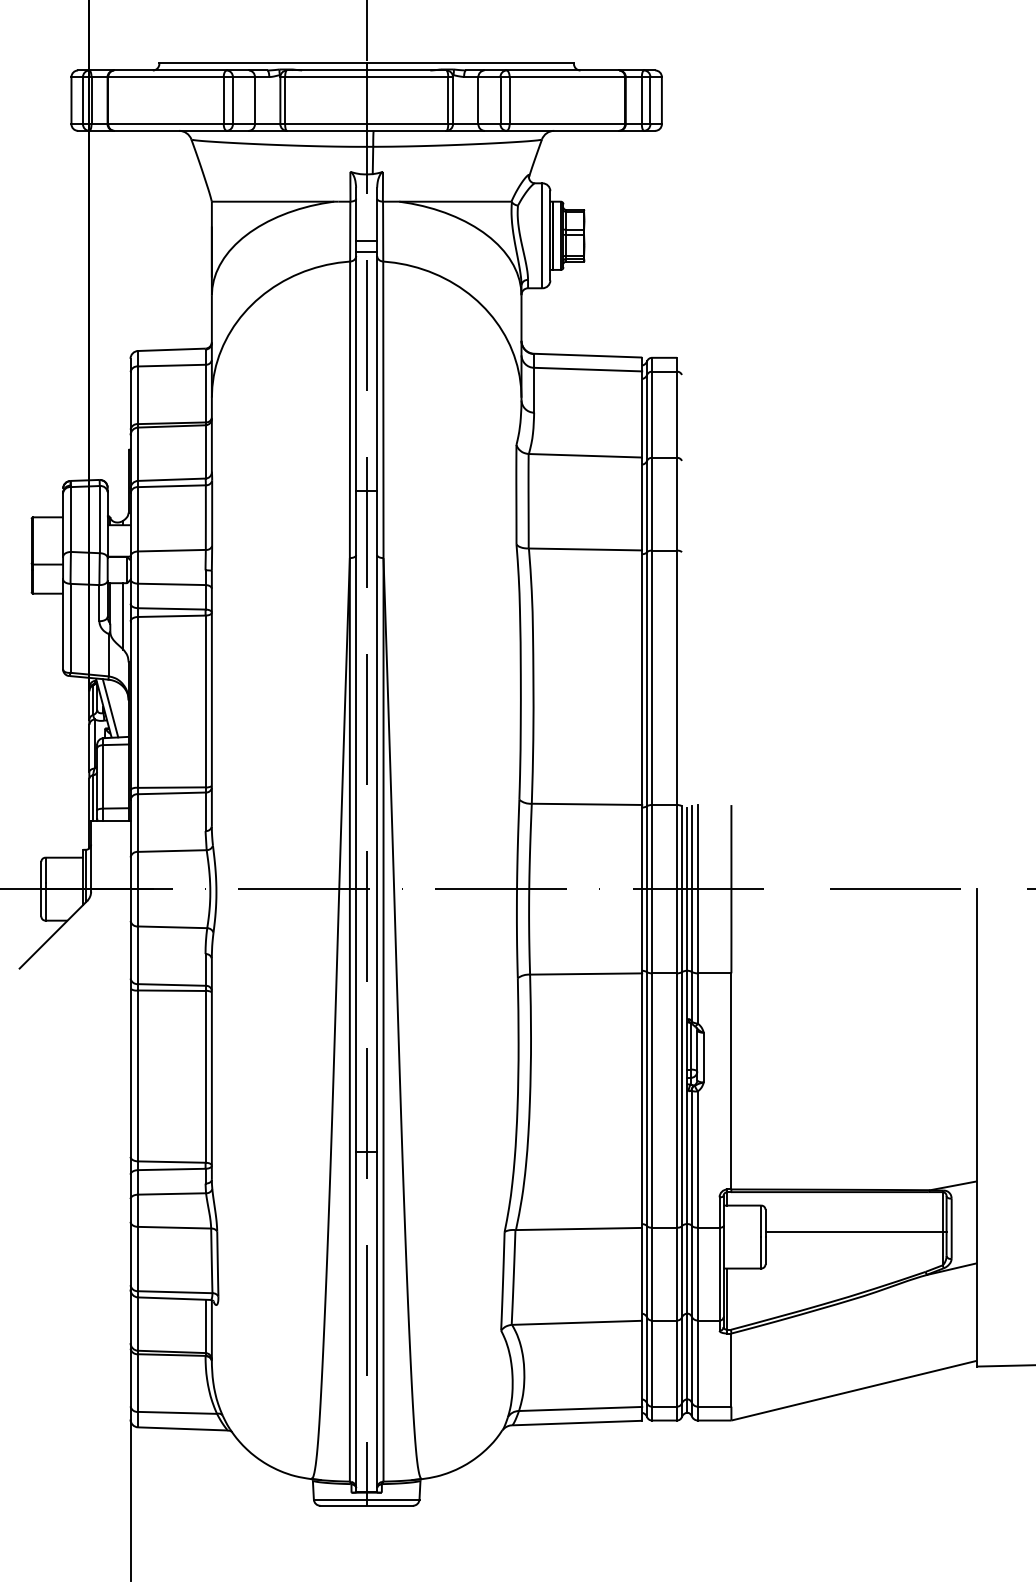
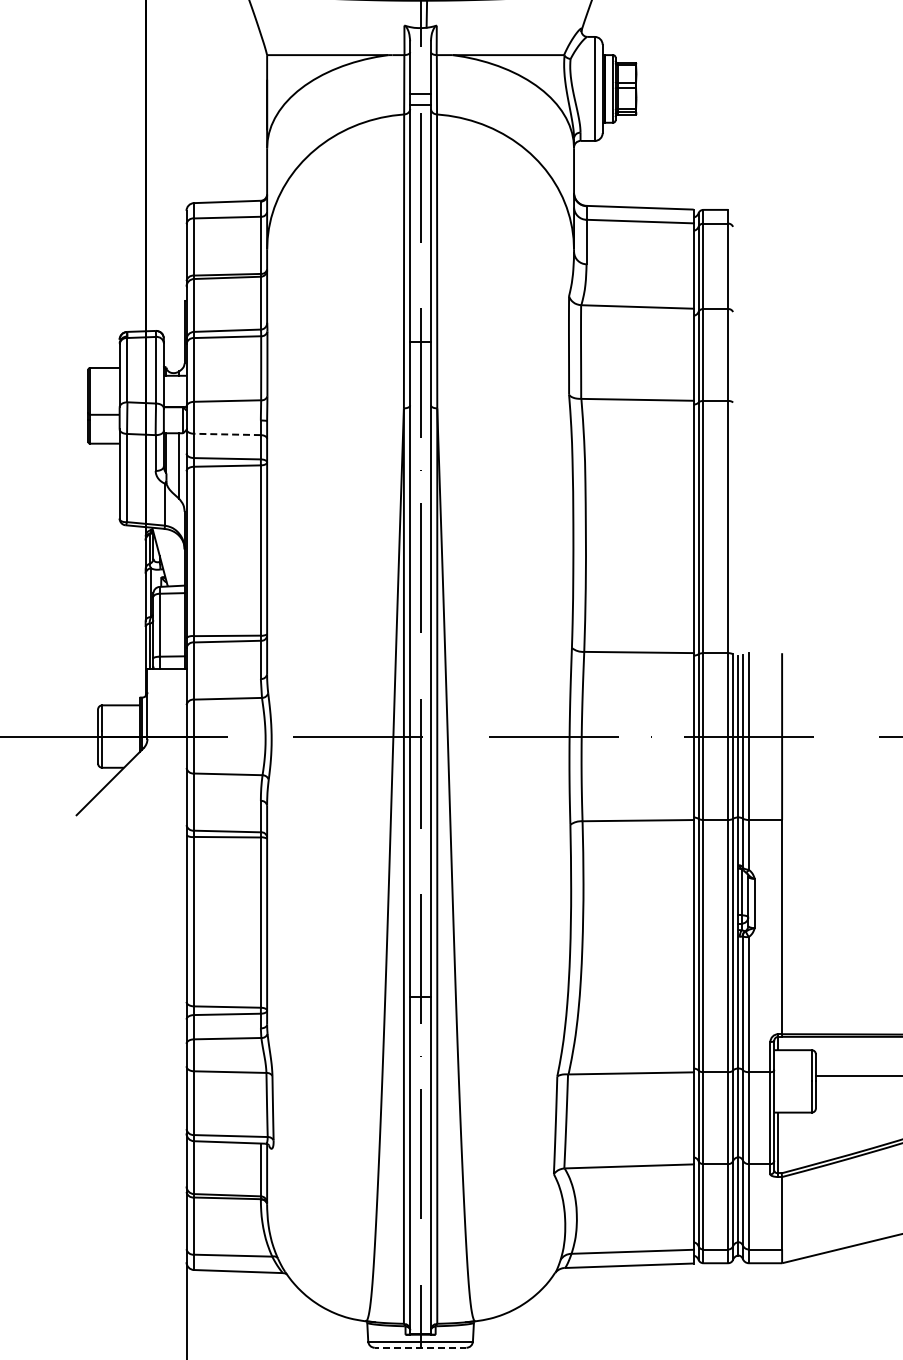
line: (171, 584) -> (227, 434), solid -> dashed
line: (110, 708) -> (166, 557), removed
line: (366, 1505) -> (420, 1347), solid -> dashed

